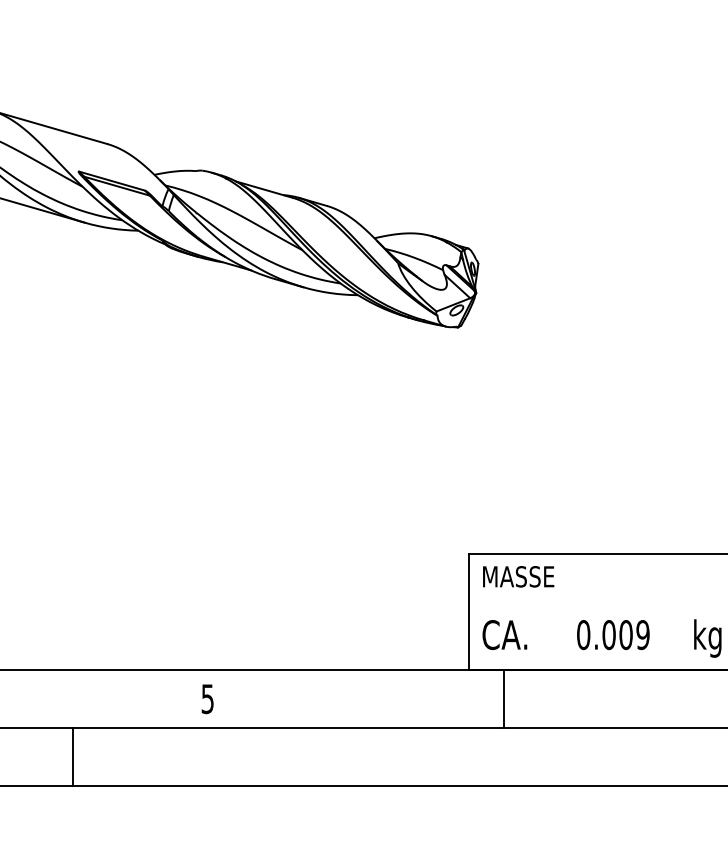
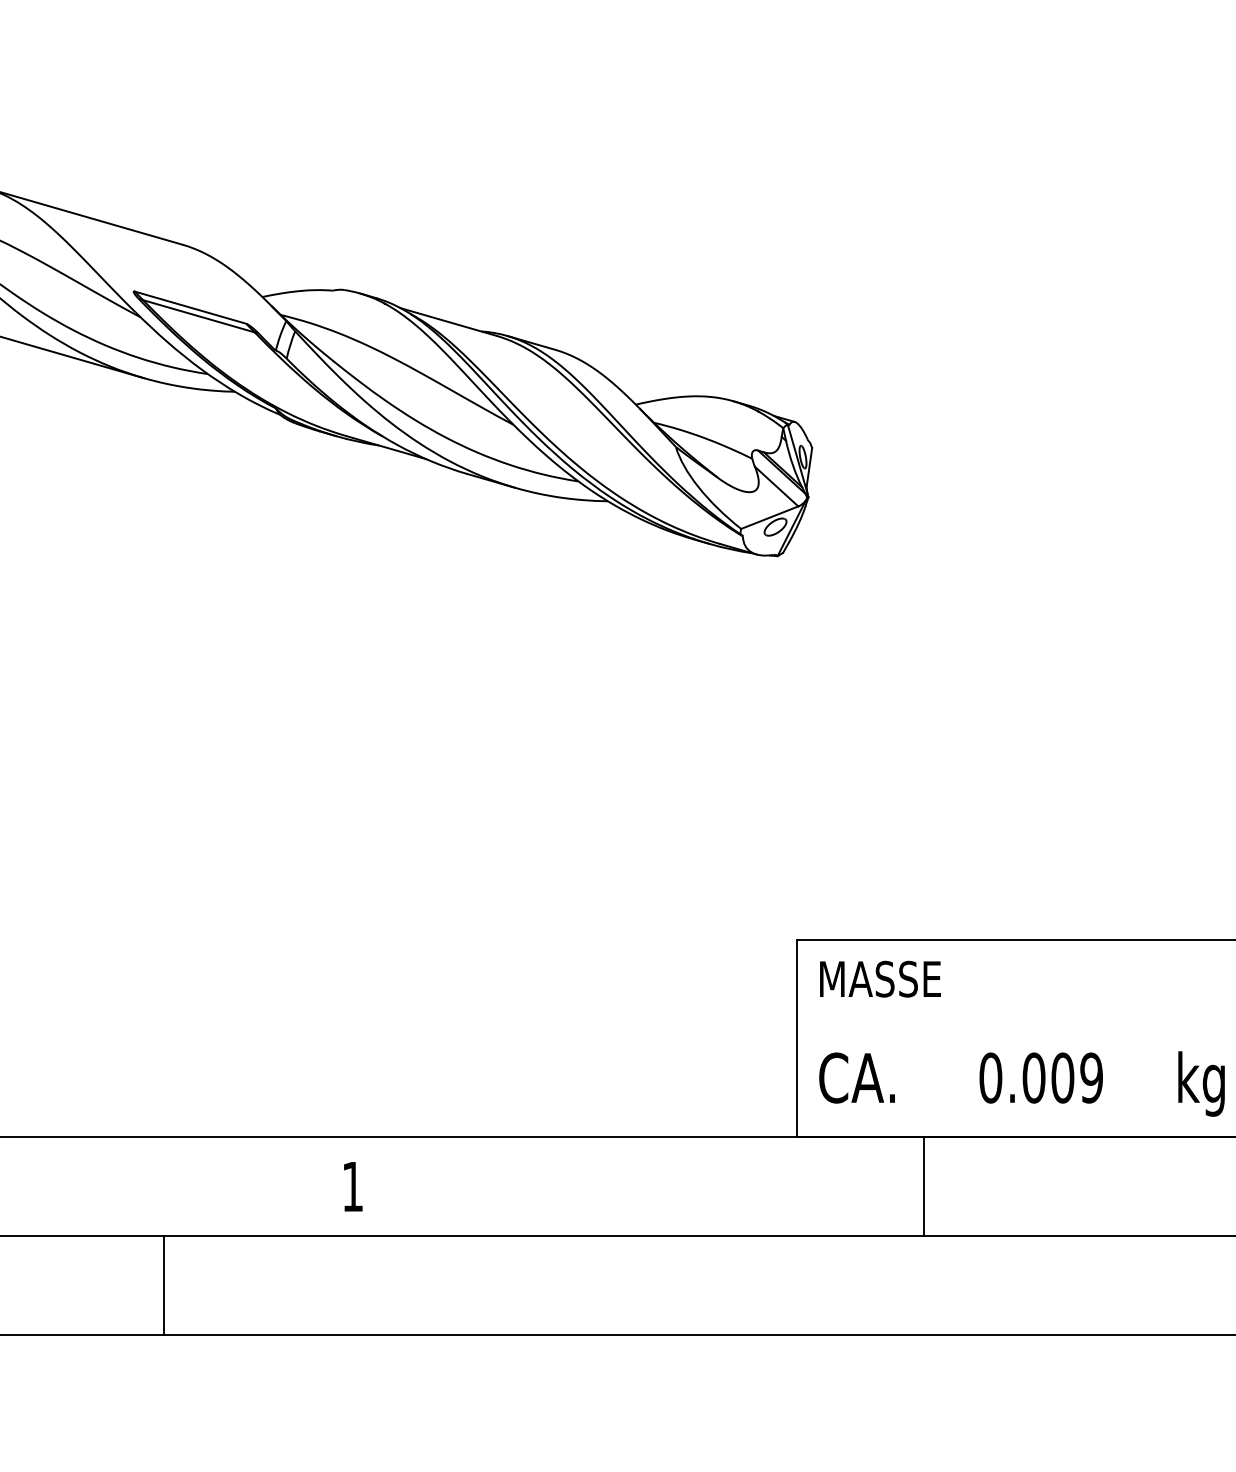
line: (504, 698) -> (924, 1185), moved
text: (207, 699) -> (352, 1187), 5 -> 1
line: (73, 757) -> (163, 1285), moved

